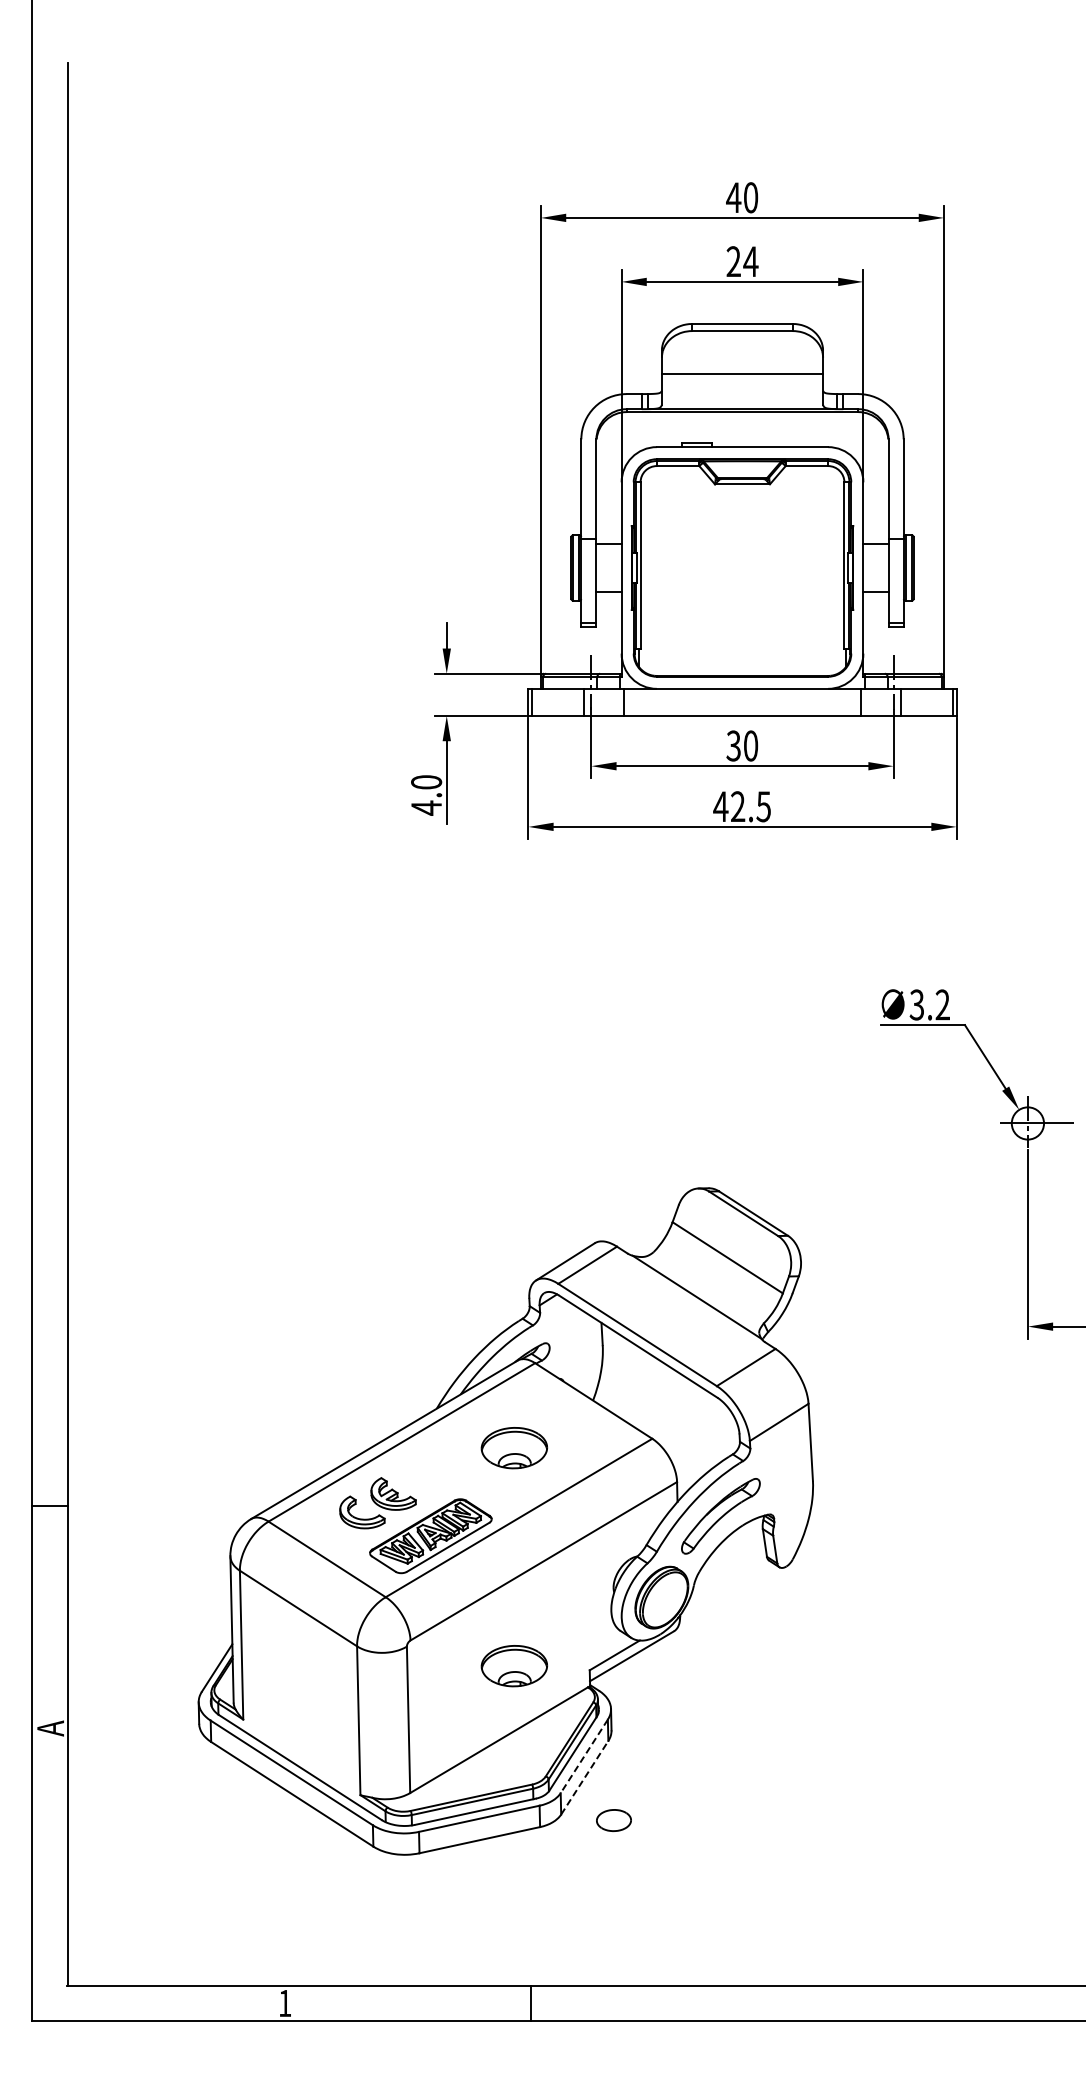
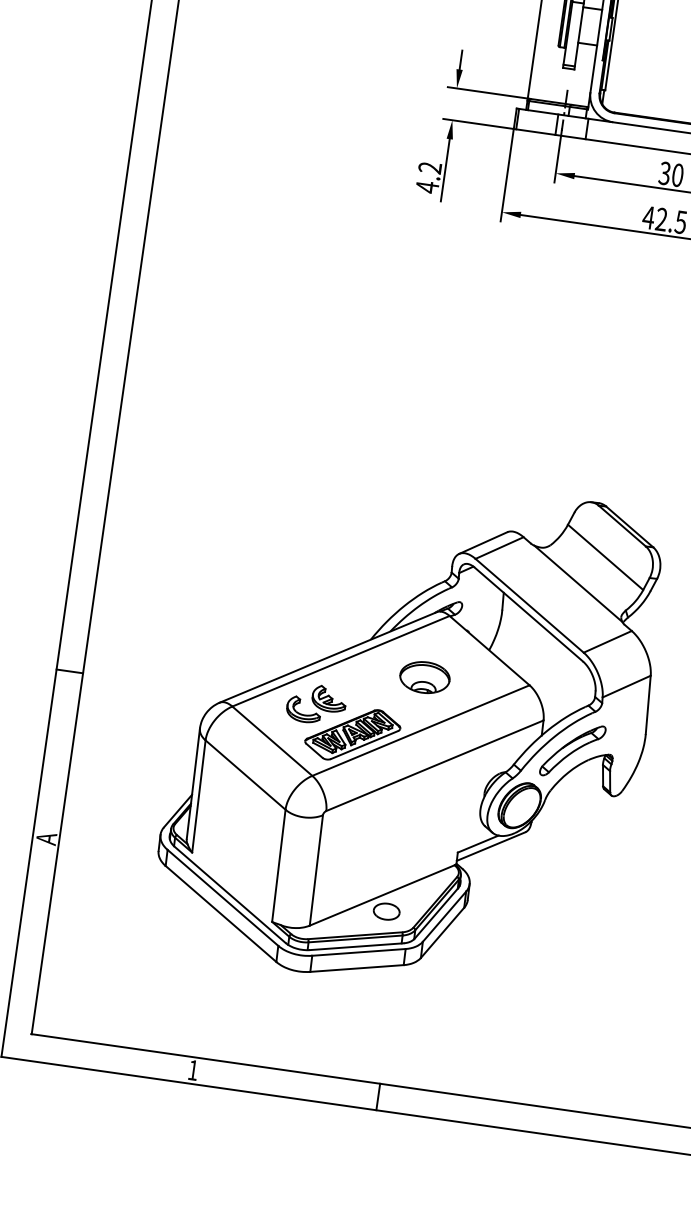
text: (426, 782) -> (430, 168), 4.0 -> 4.2
part: (513, 1666) -> (400, 841), removed
line: (584, 1756) -> (444, 916), dashed -> solid
line: (584, 1777) -> (442, 932), dashed -> solid
part: (613, 1820) -> (386, 911), moved

